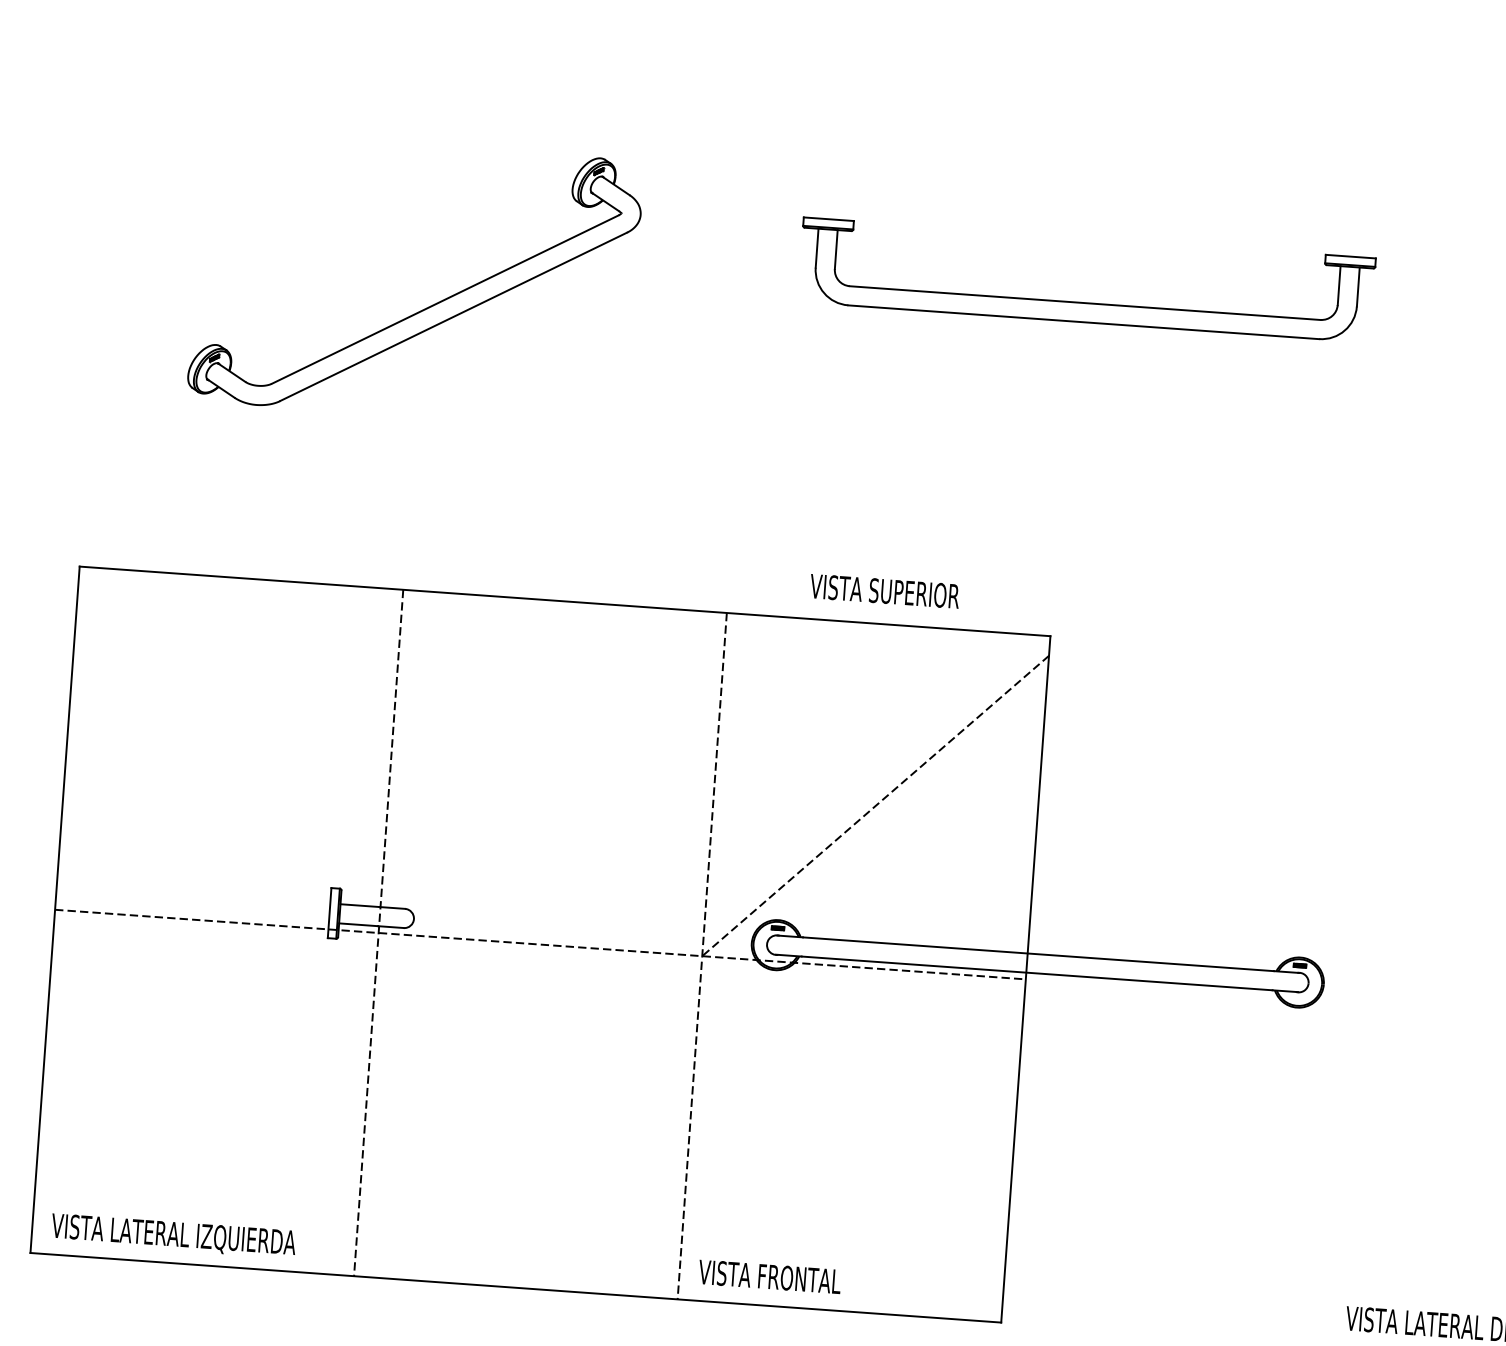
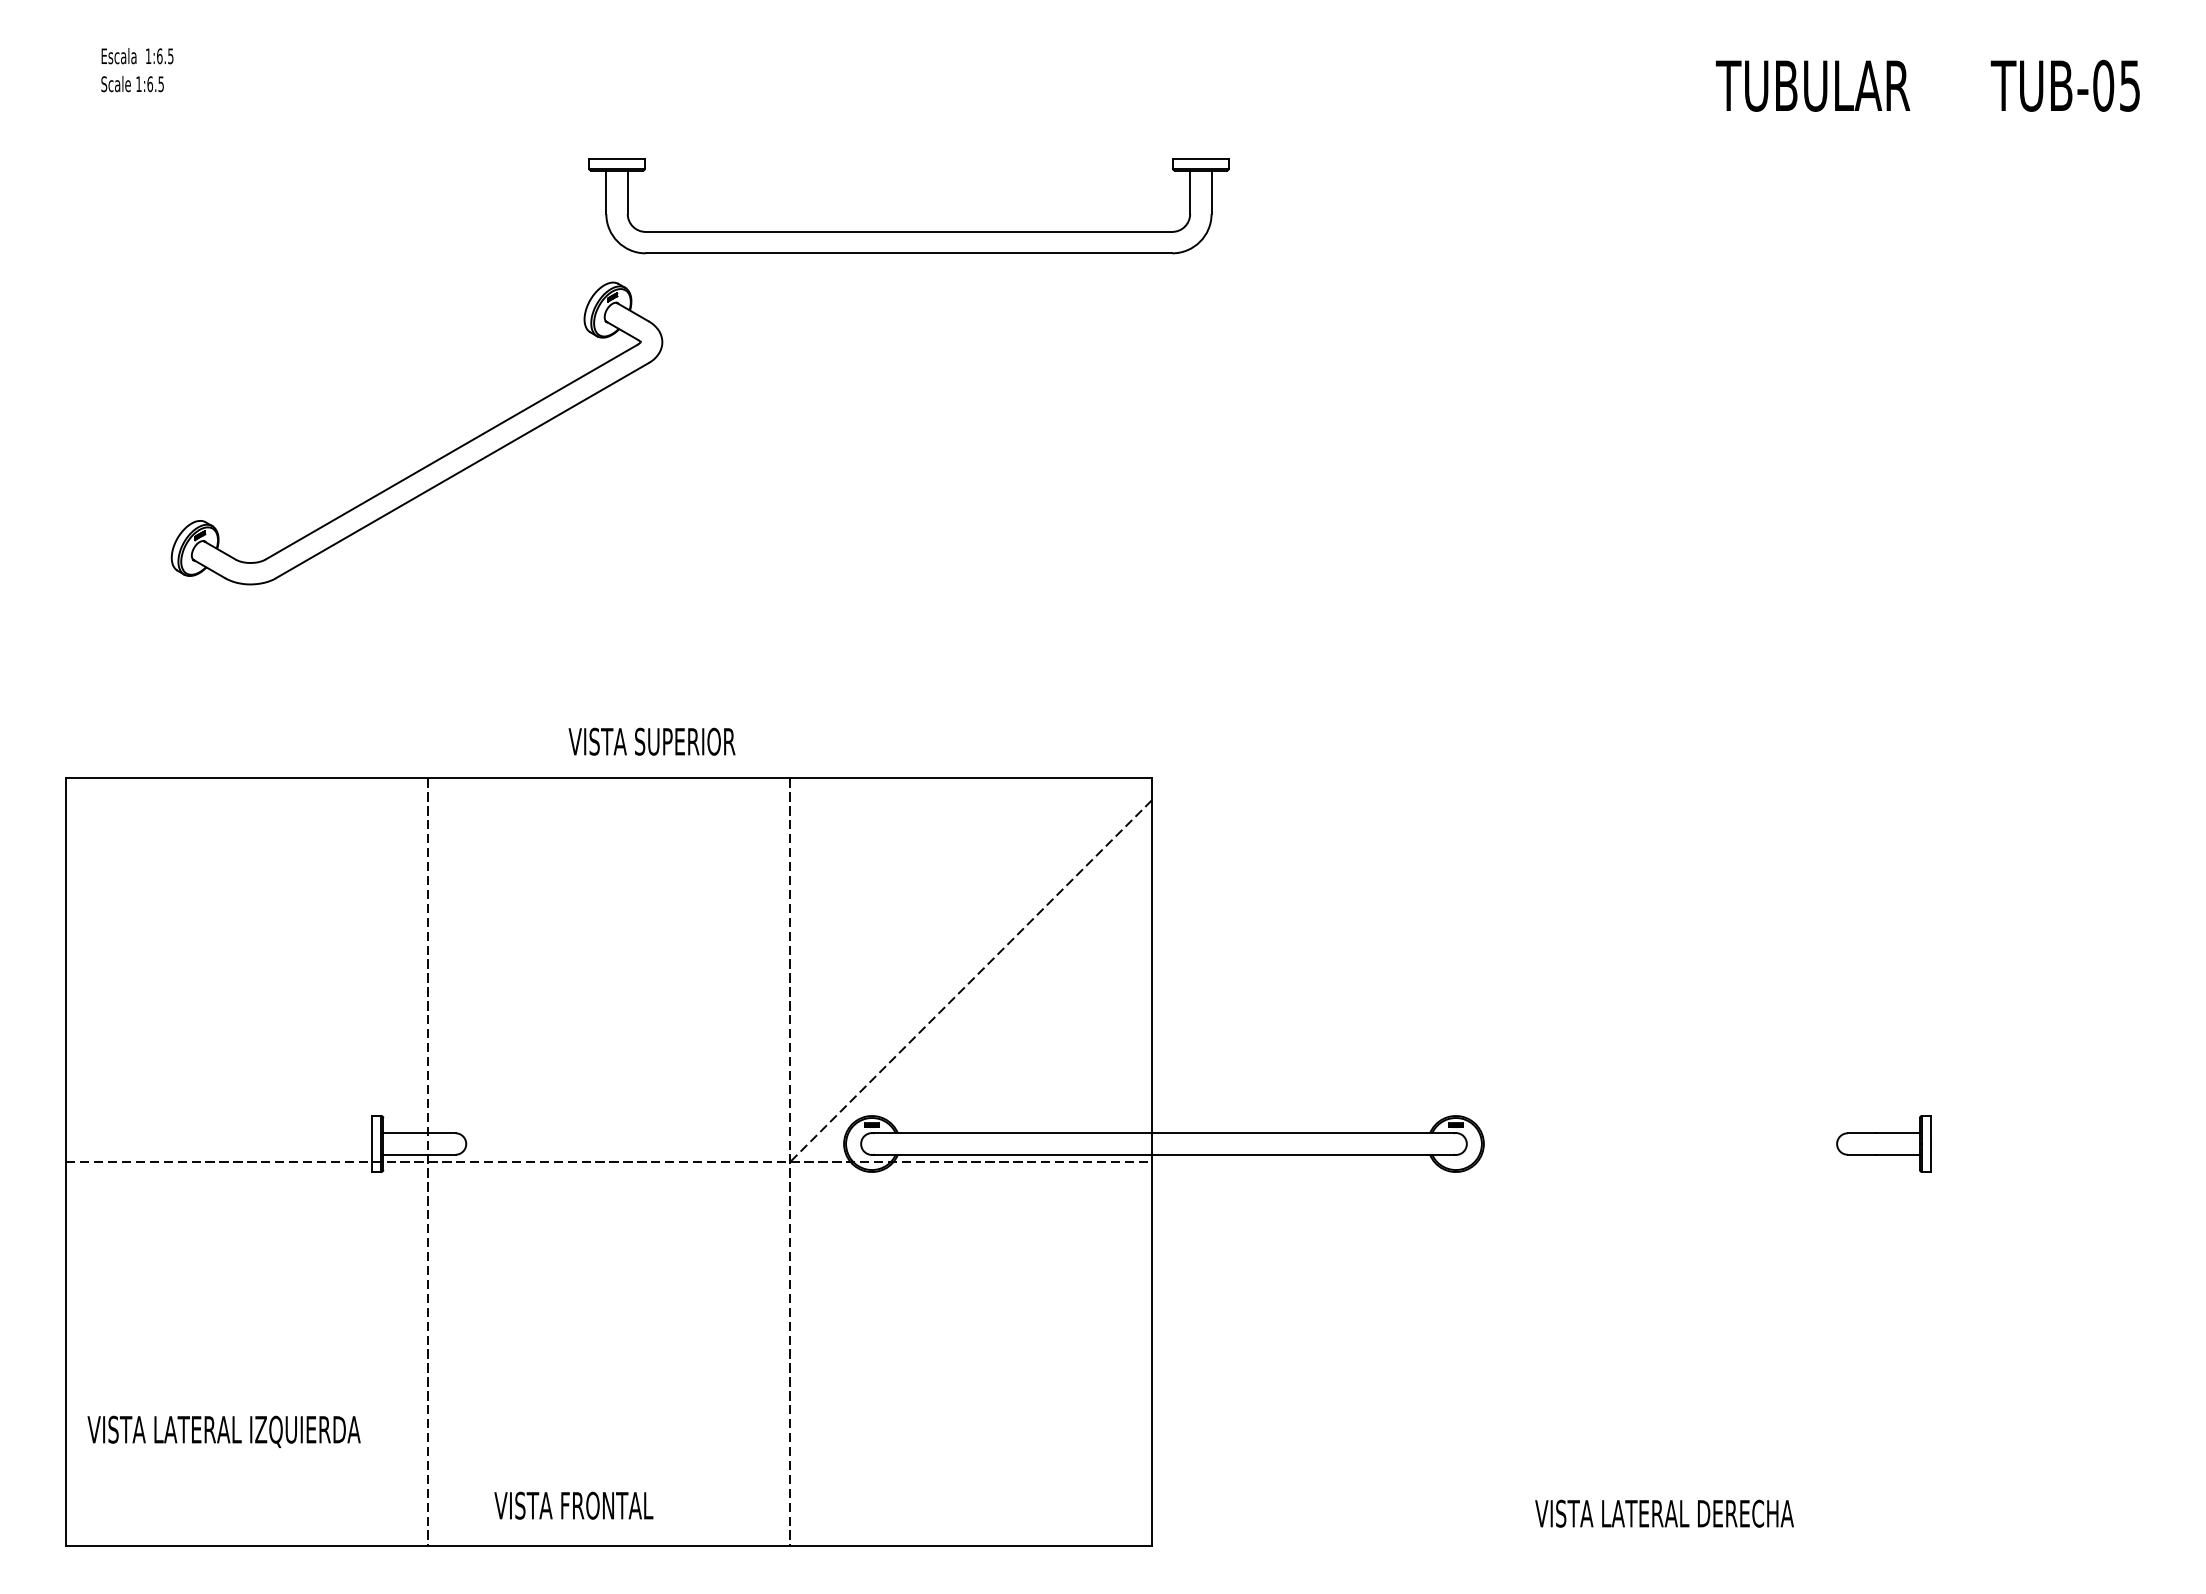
part: (1084, 302) -> (908, 231), moved
text: (884, 591) -> (651, 741), moved
text: (173, 1235) -> (223, 1431), moved
text: (769, 1276) -> (573, 1505), moved

